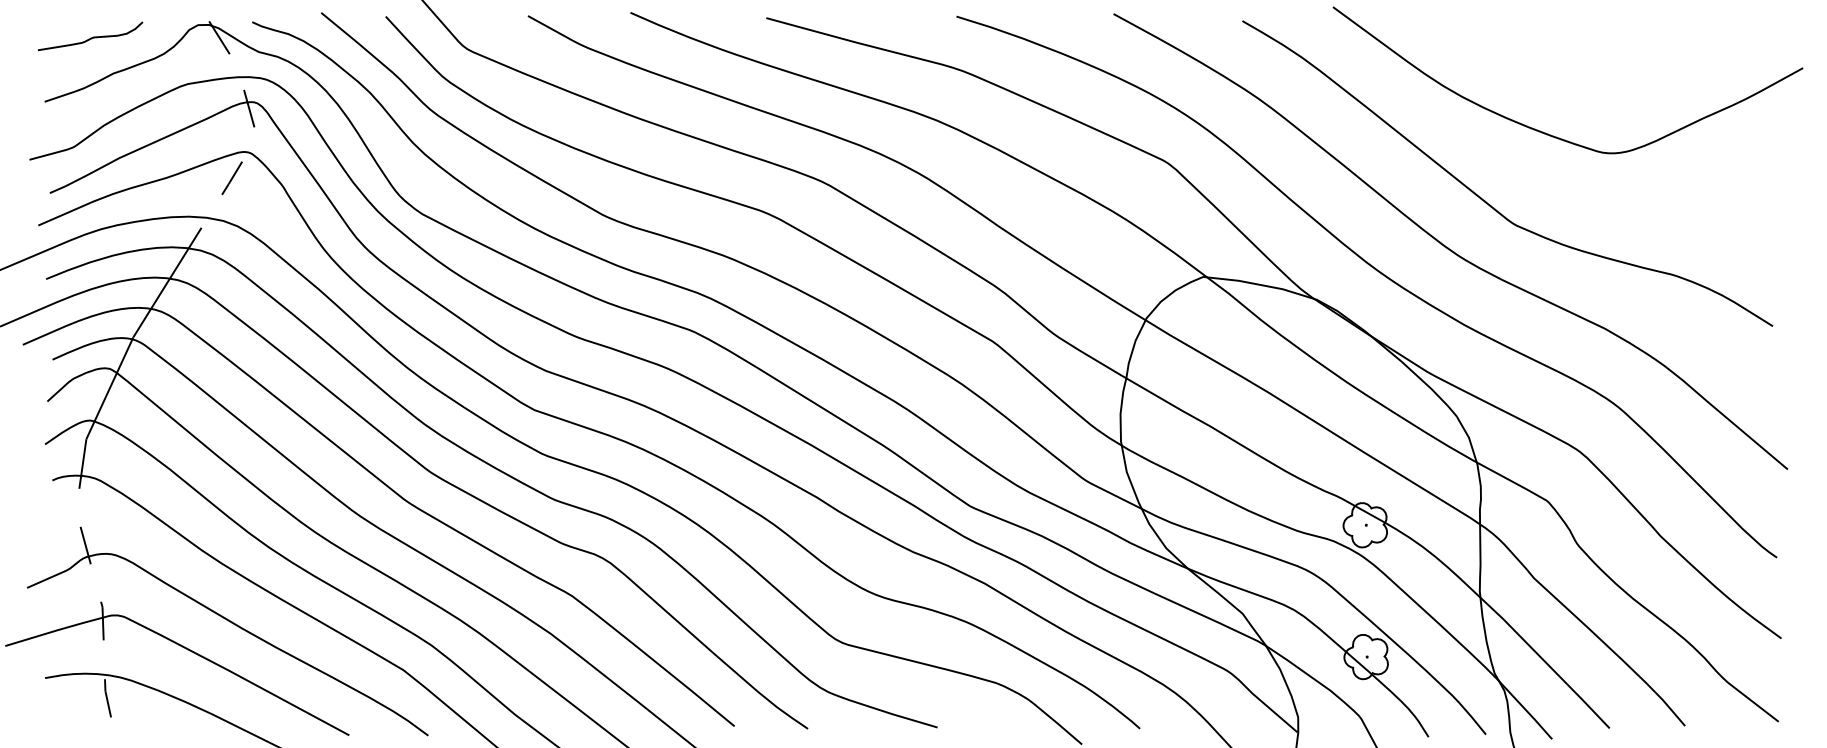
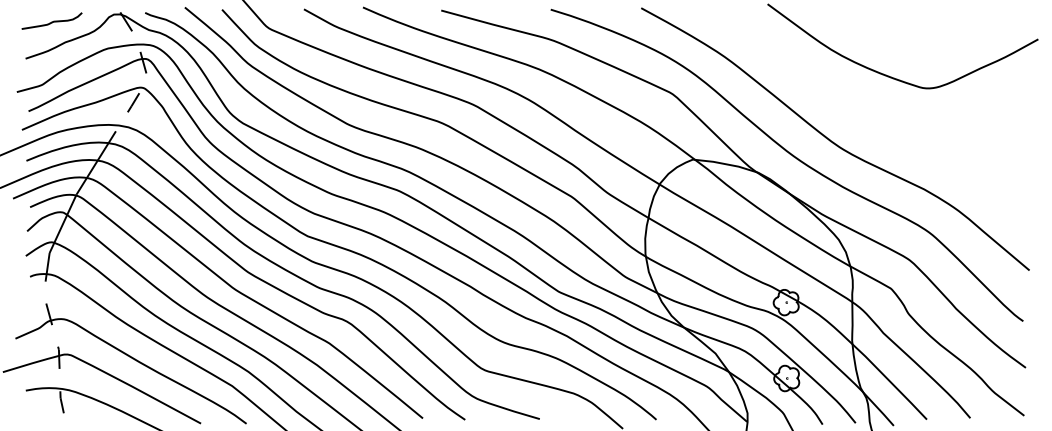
curve: (1489, 202) -> (857, 116), removed

